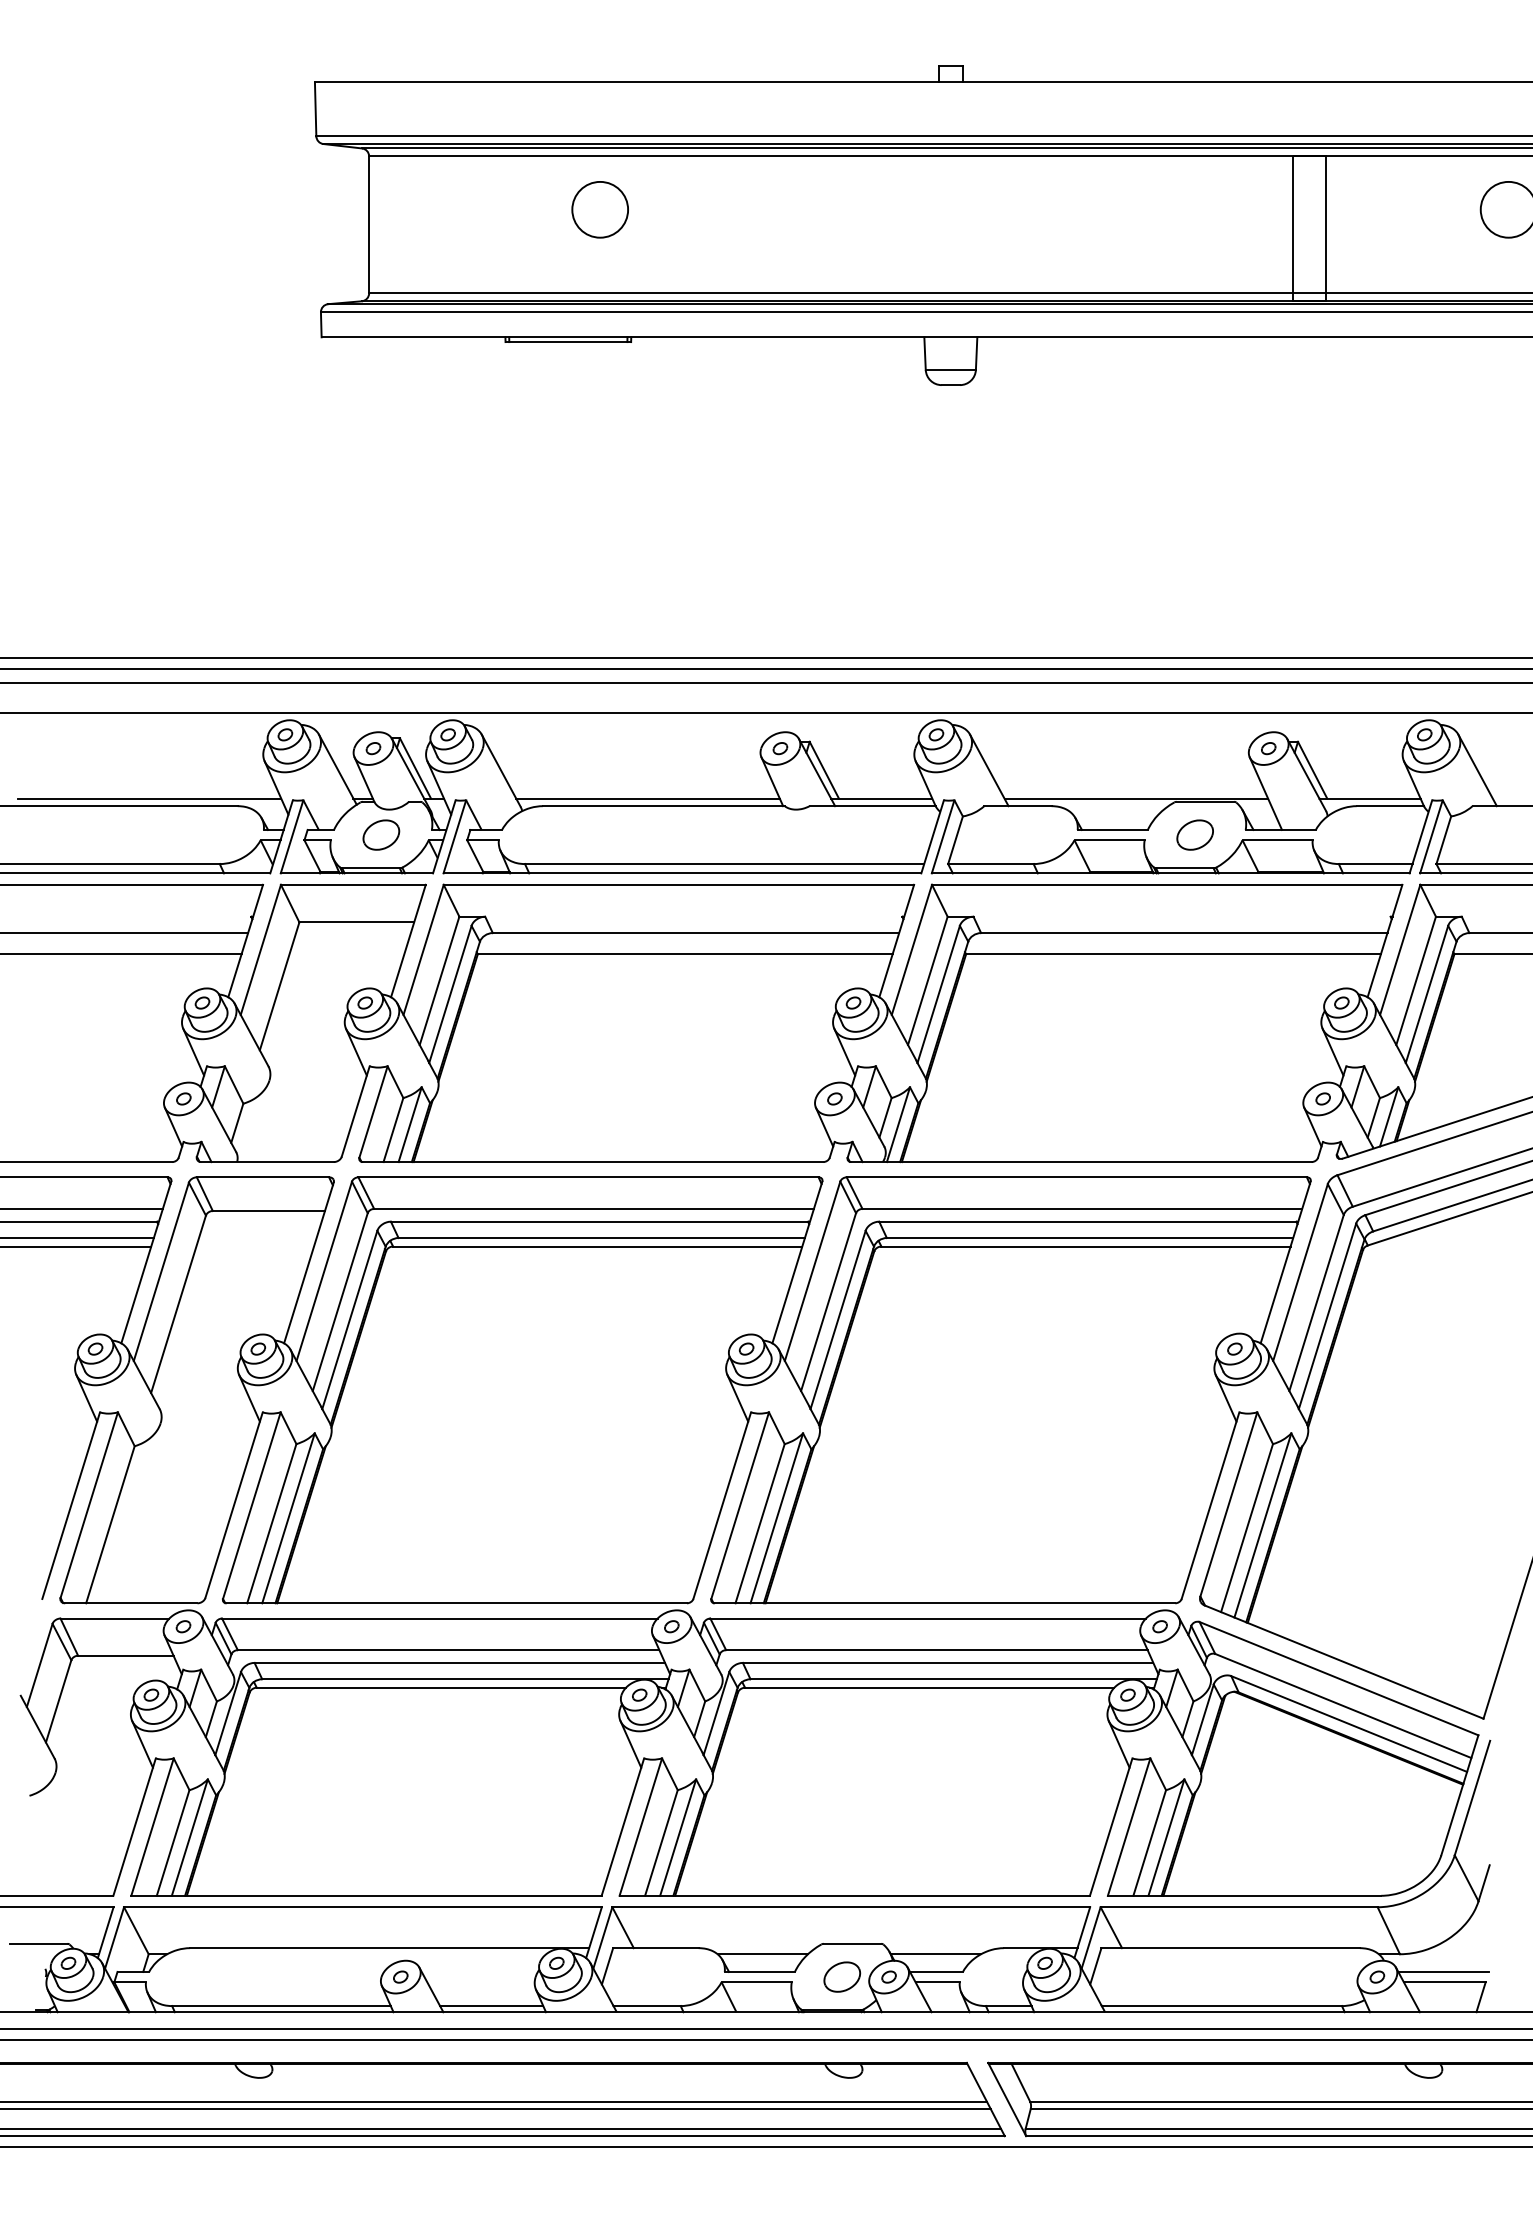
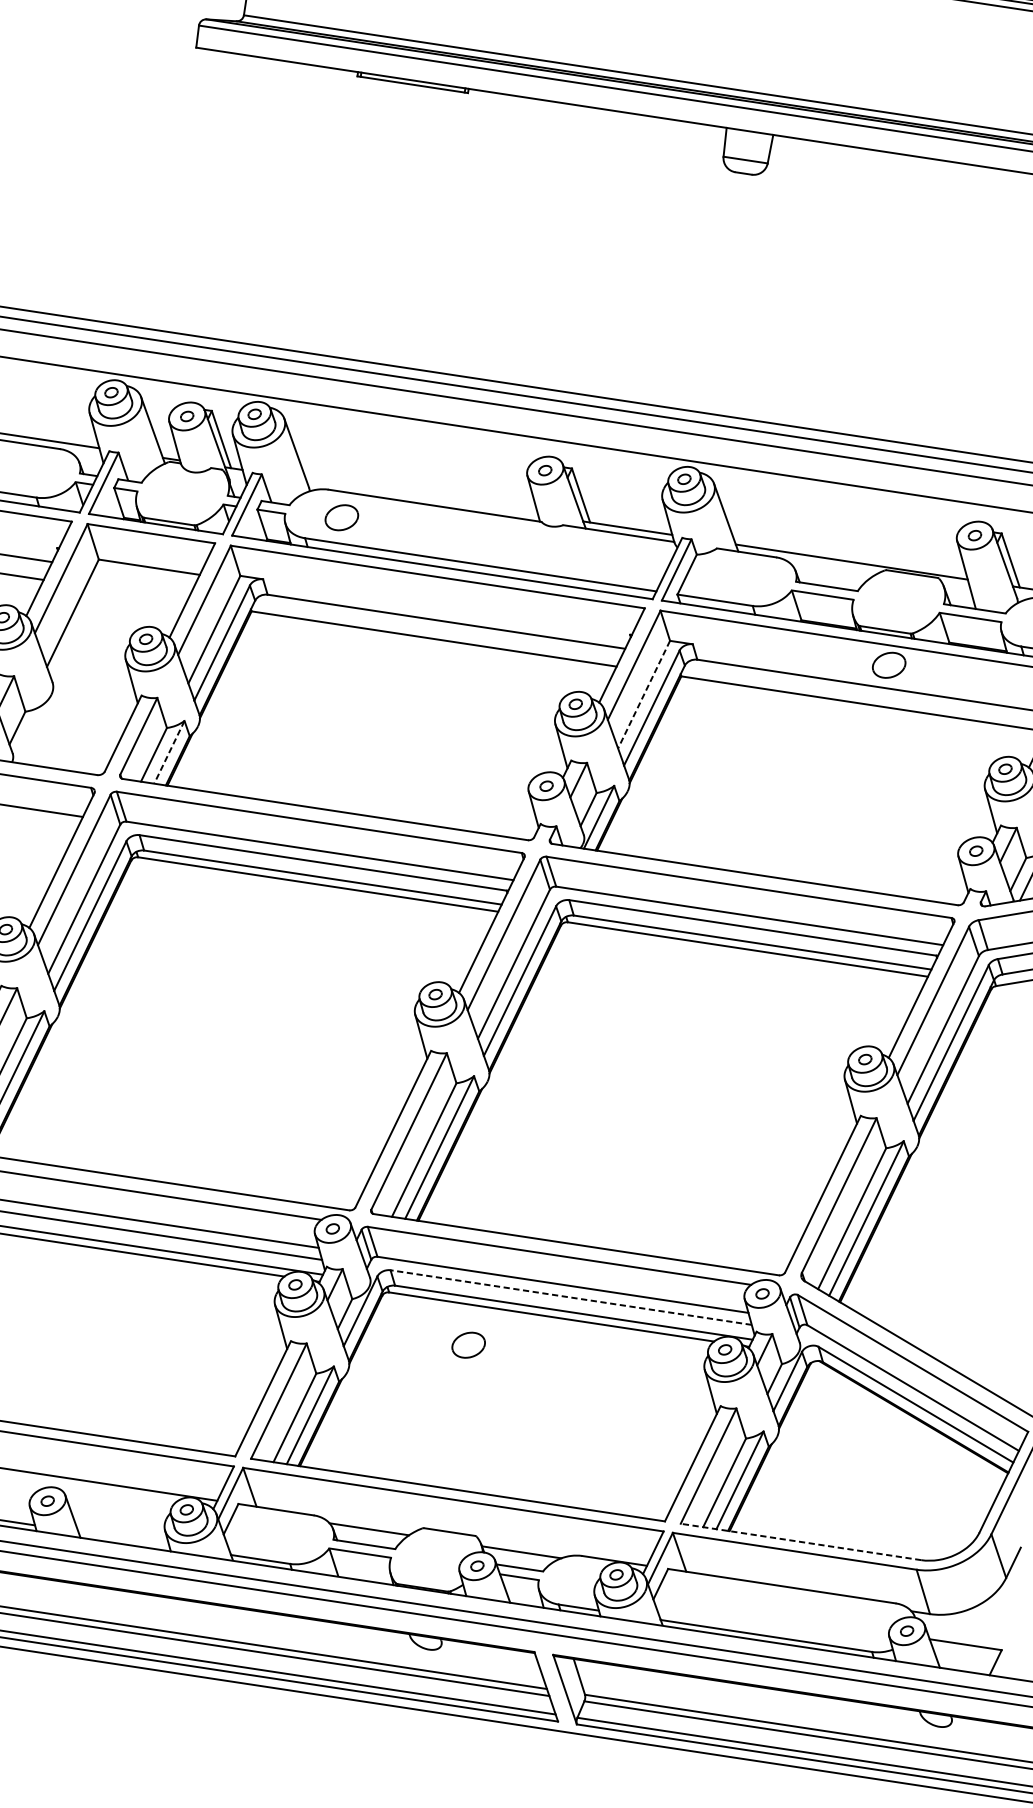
line: (647, 798) -> (421, 496), removed
part: (381, 834) -> (342, 517), moved
part: (1194, 834) -> (888, 664), moved
line: (927, 981) -> (643, 695), solid -> dashed
line: (410, 1125) -> (169, 753), solid -> dashed
line: (947, 1662) -> (570, 1297), solid -> dashed
line: (1244, 1895) -> (801, 1541), solid -> dashed
line: (1443, 1971) -> (966, 1635), removed
part: (842, 1976) -> (468, 1344), moved
line: (491, 2006) -> (123, 1539), removed

